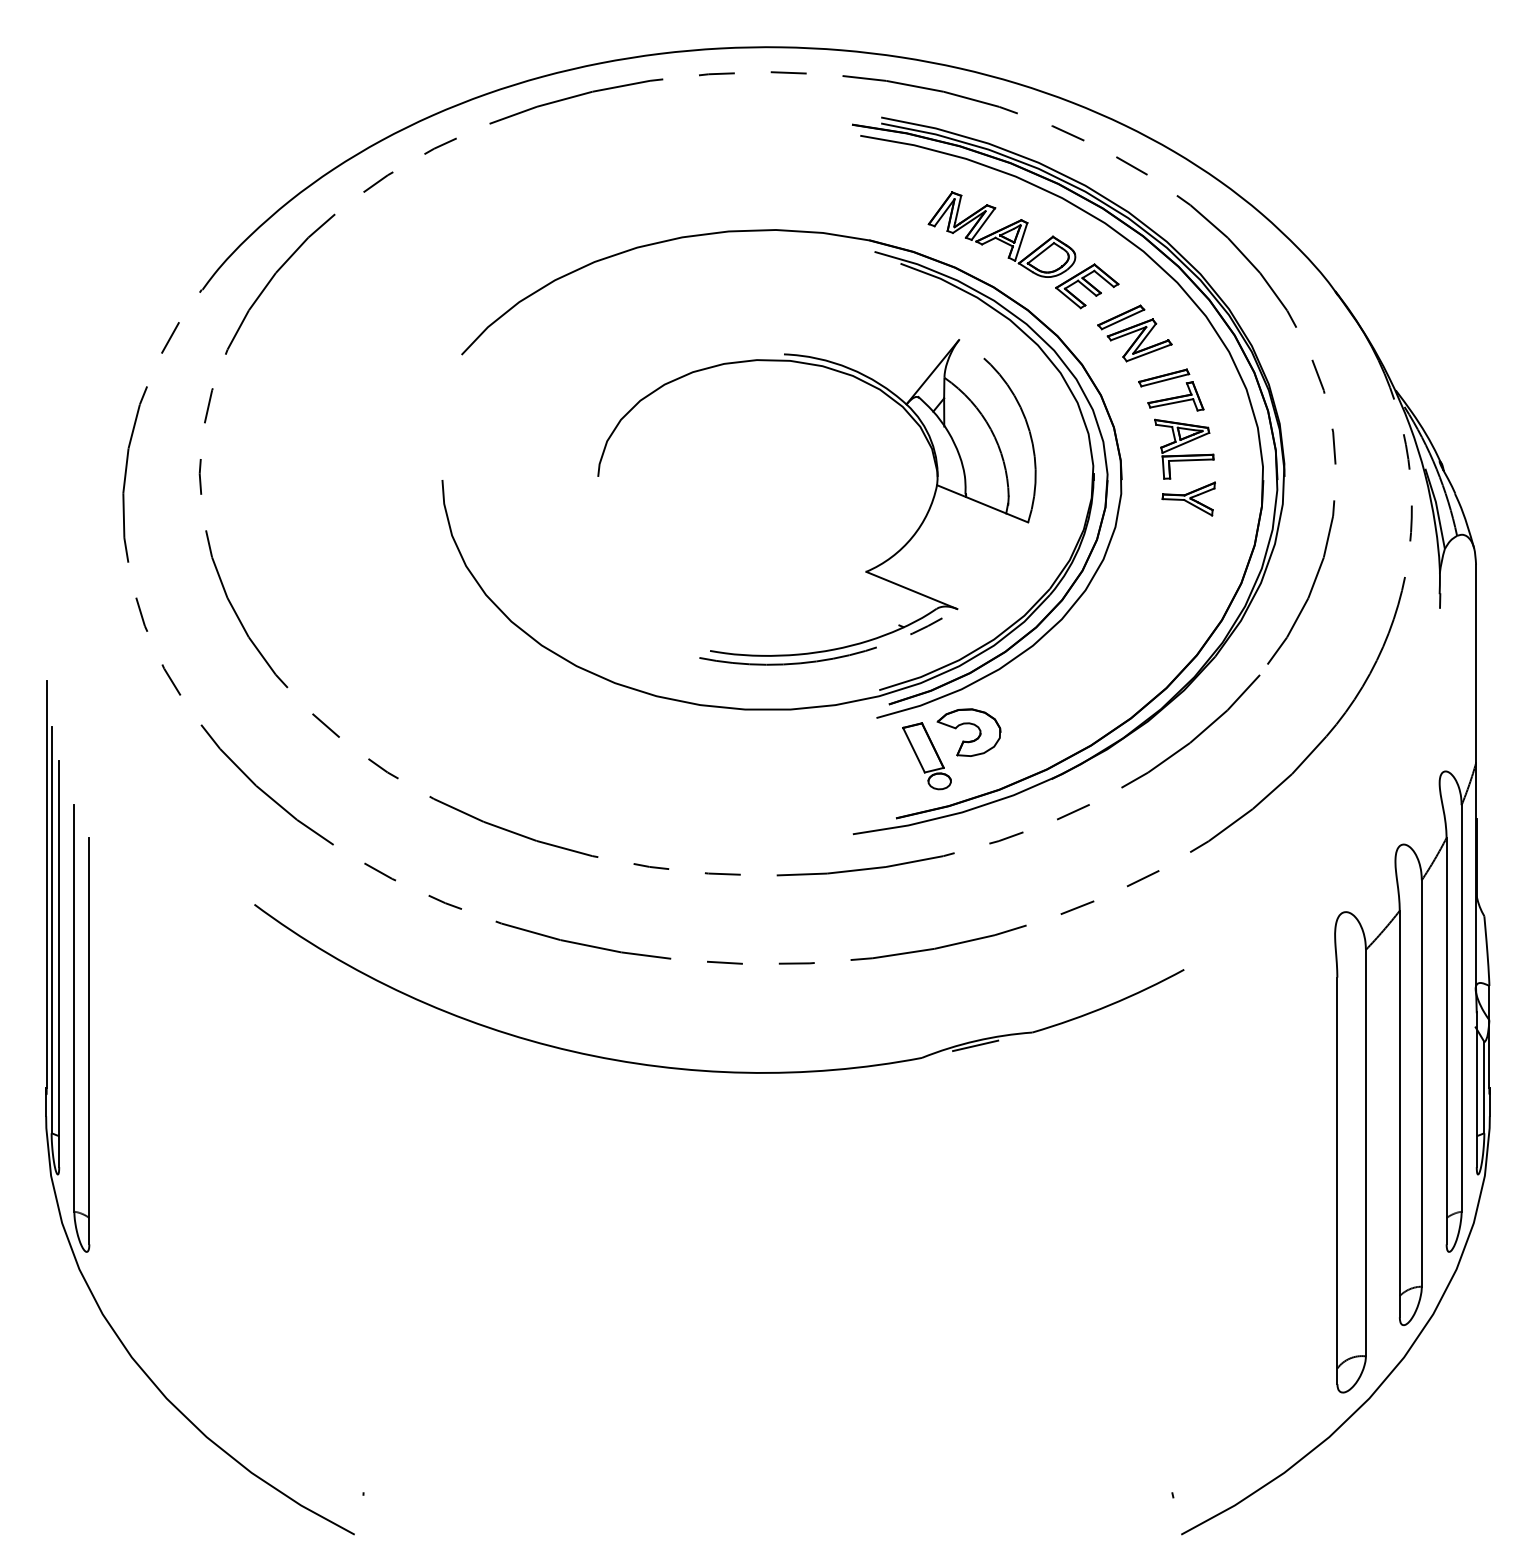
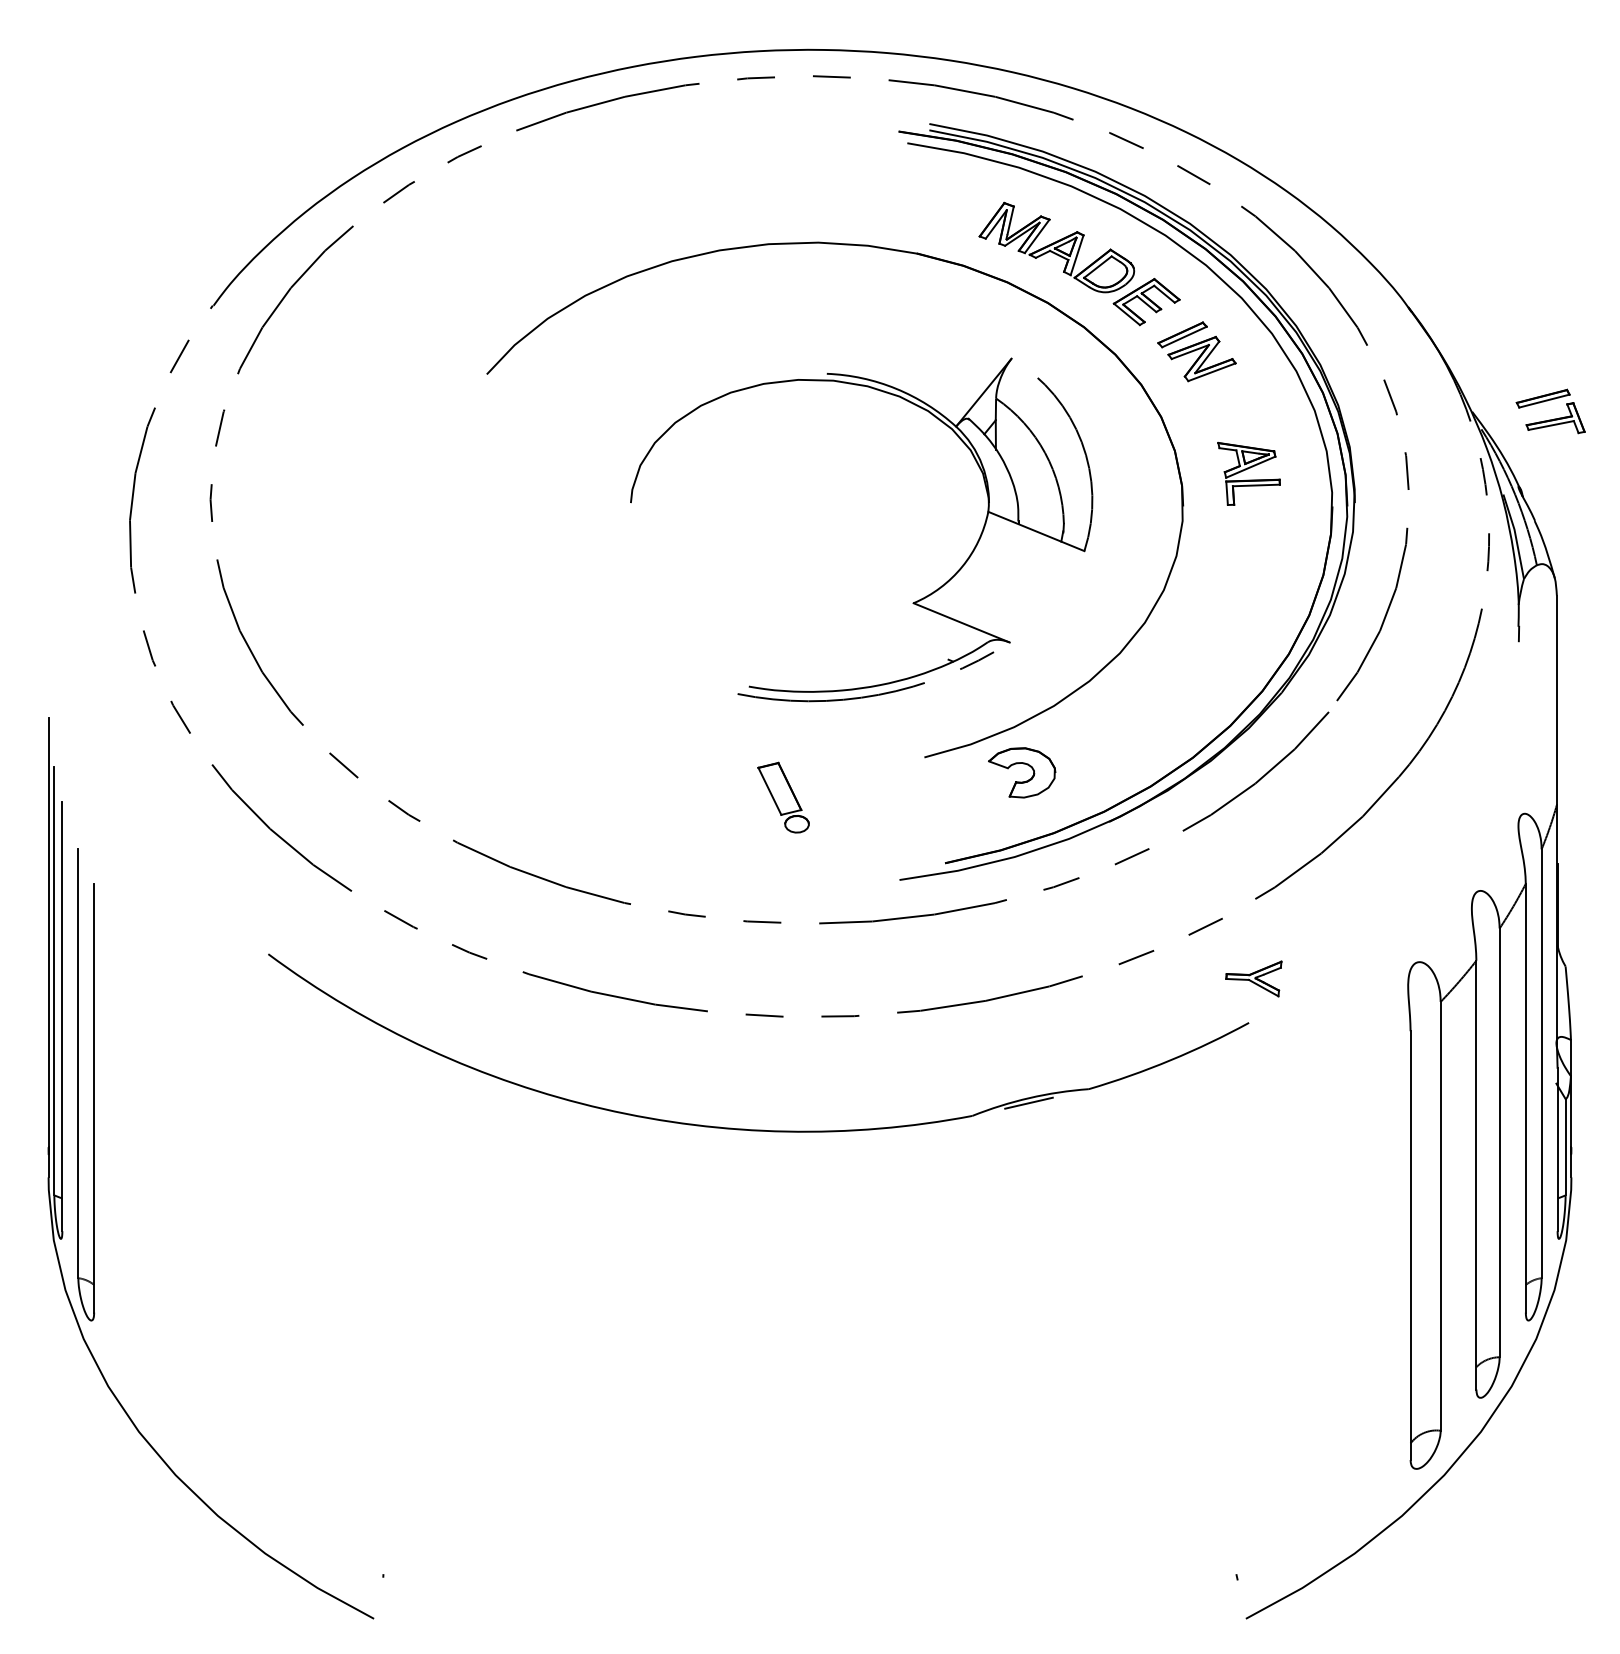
part: (1171, 397) -> (1550, 419), moved
part: (1188, 498) -> (1253, 978), moved
part: (774, 708) -> (816, 747), removed
part: (926, 756) -> (783, 797), moved

